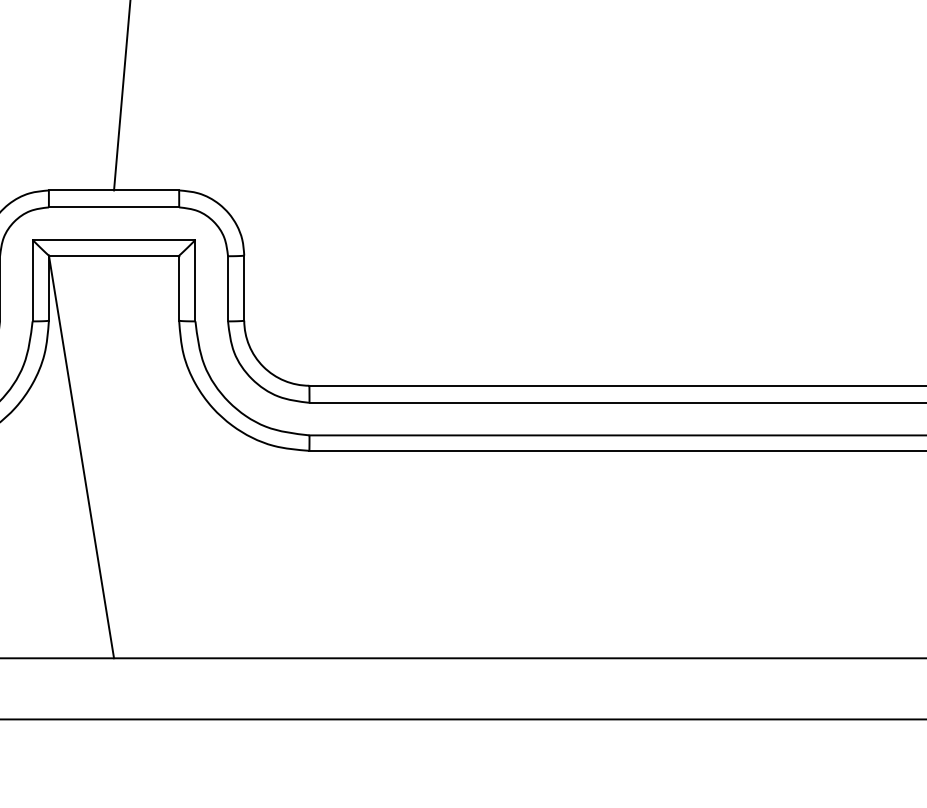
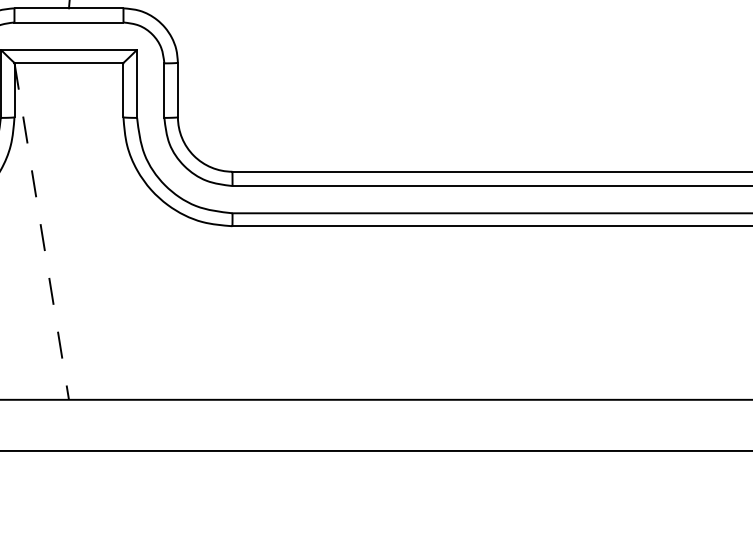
line: (81, 456) -> (41, 230), solid -> dashed

